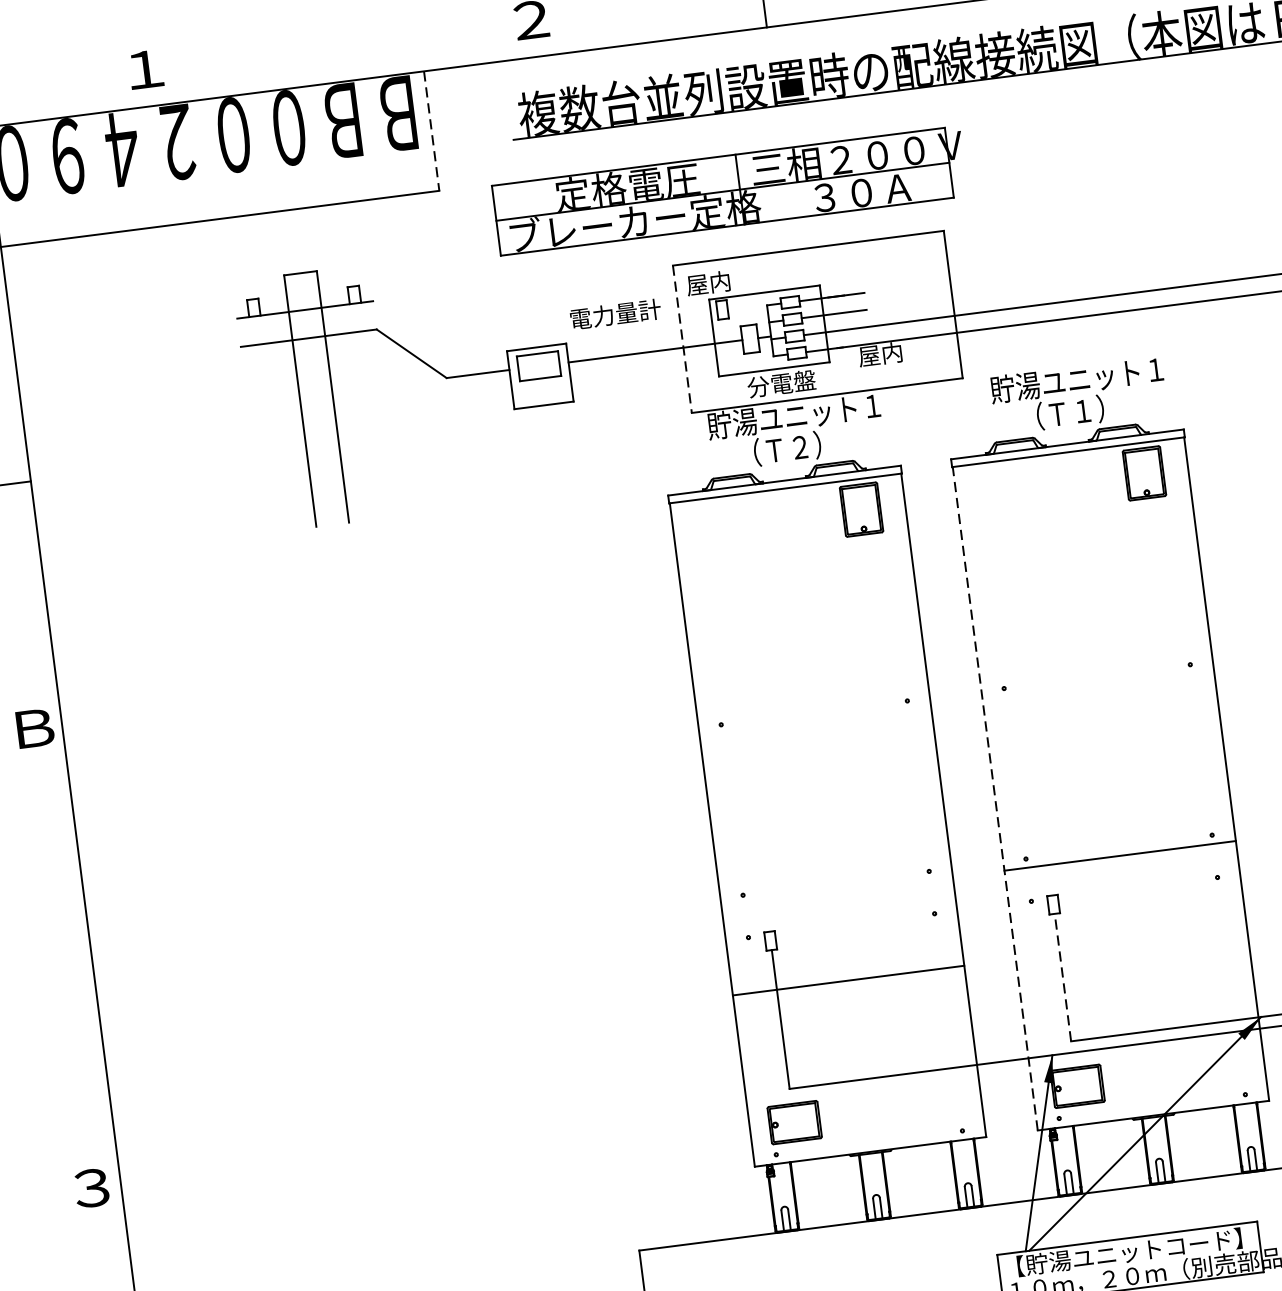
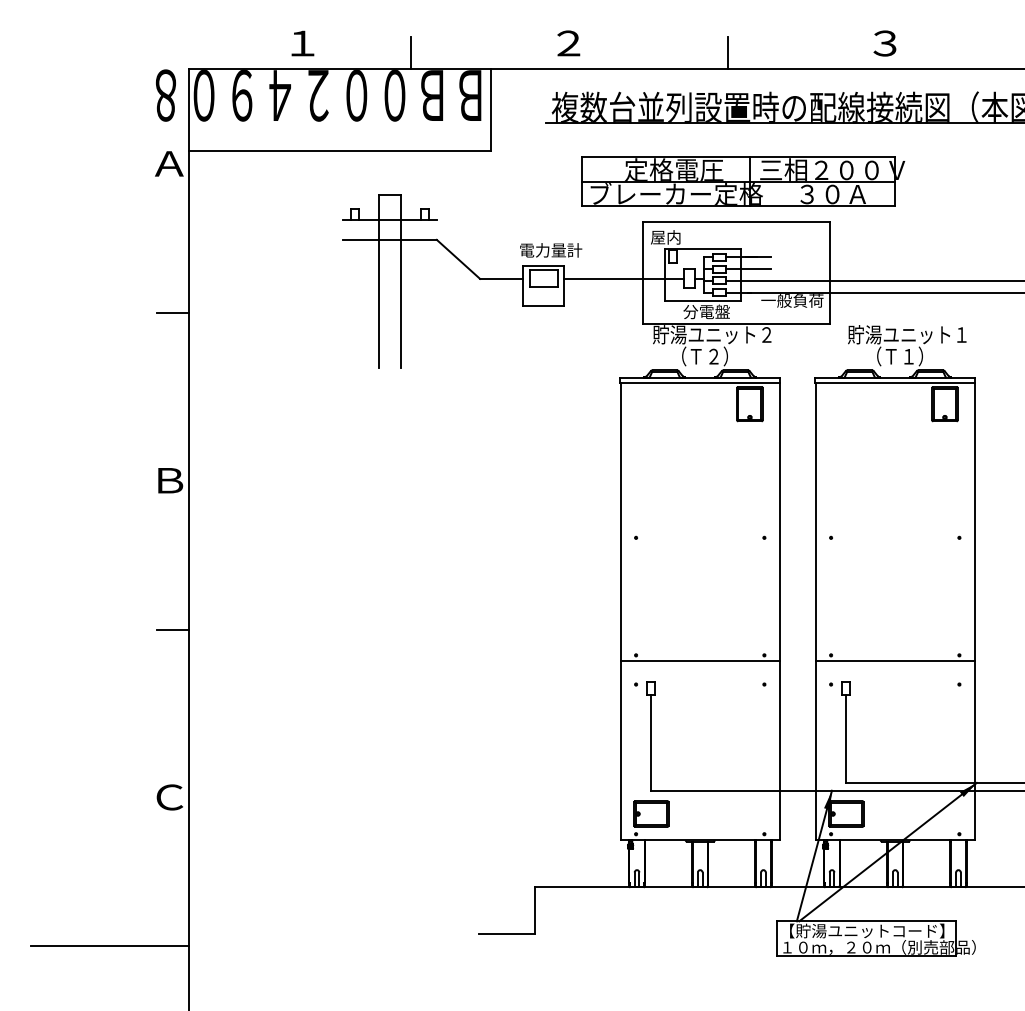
line: (303, 62) -> (410, 52), added
line: (431, 131) -> (491, 110), dashed -> solid
part: (730, 190) -> (743, 181), moved
text: (616, 314) -> (551, 250), moved
line: (682, 339) -> (643, 273), dashed -> solid
text: (904, 351) -> (792, 300), 屋内 -> 一般負荷
text: (872, 405) -> (766, 334), 貯湯ユニット１ -> 貯湯ユニット２
line: (995, 798) -> (815, 611), dashed -> solid
line: (67, 943) -> (173, 629), added
line: (1062, 976) -> (845, 738), dashed -> solid
line: (848, 980) -> (700, 661), moved
text: (92, 1188) -> (169, 797), ３ -> Ｃ

